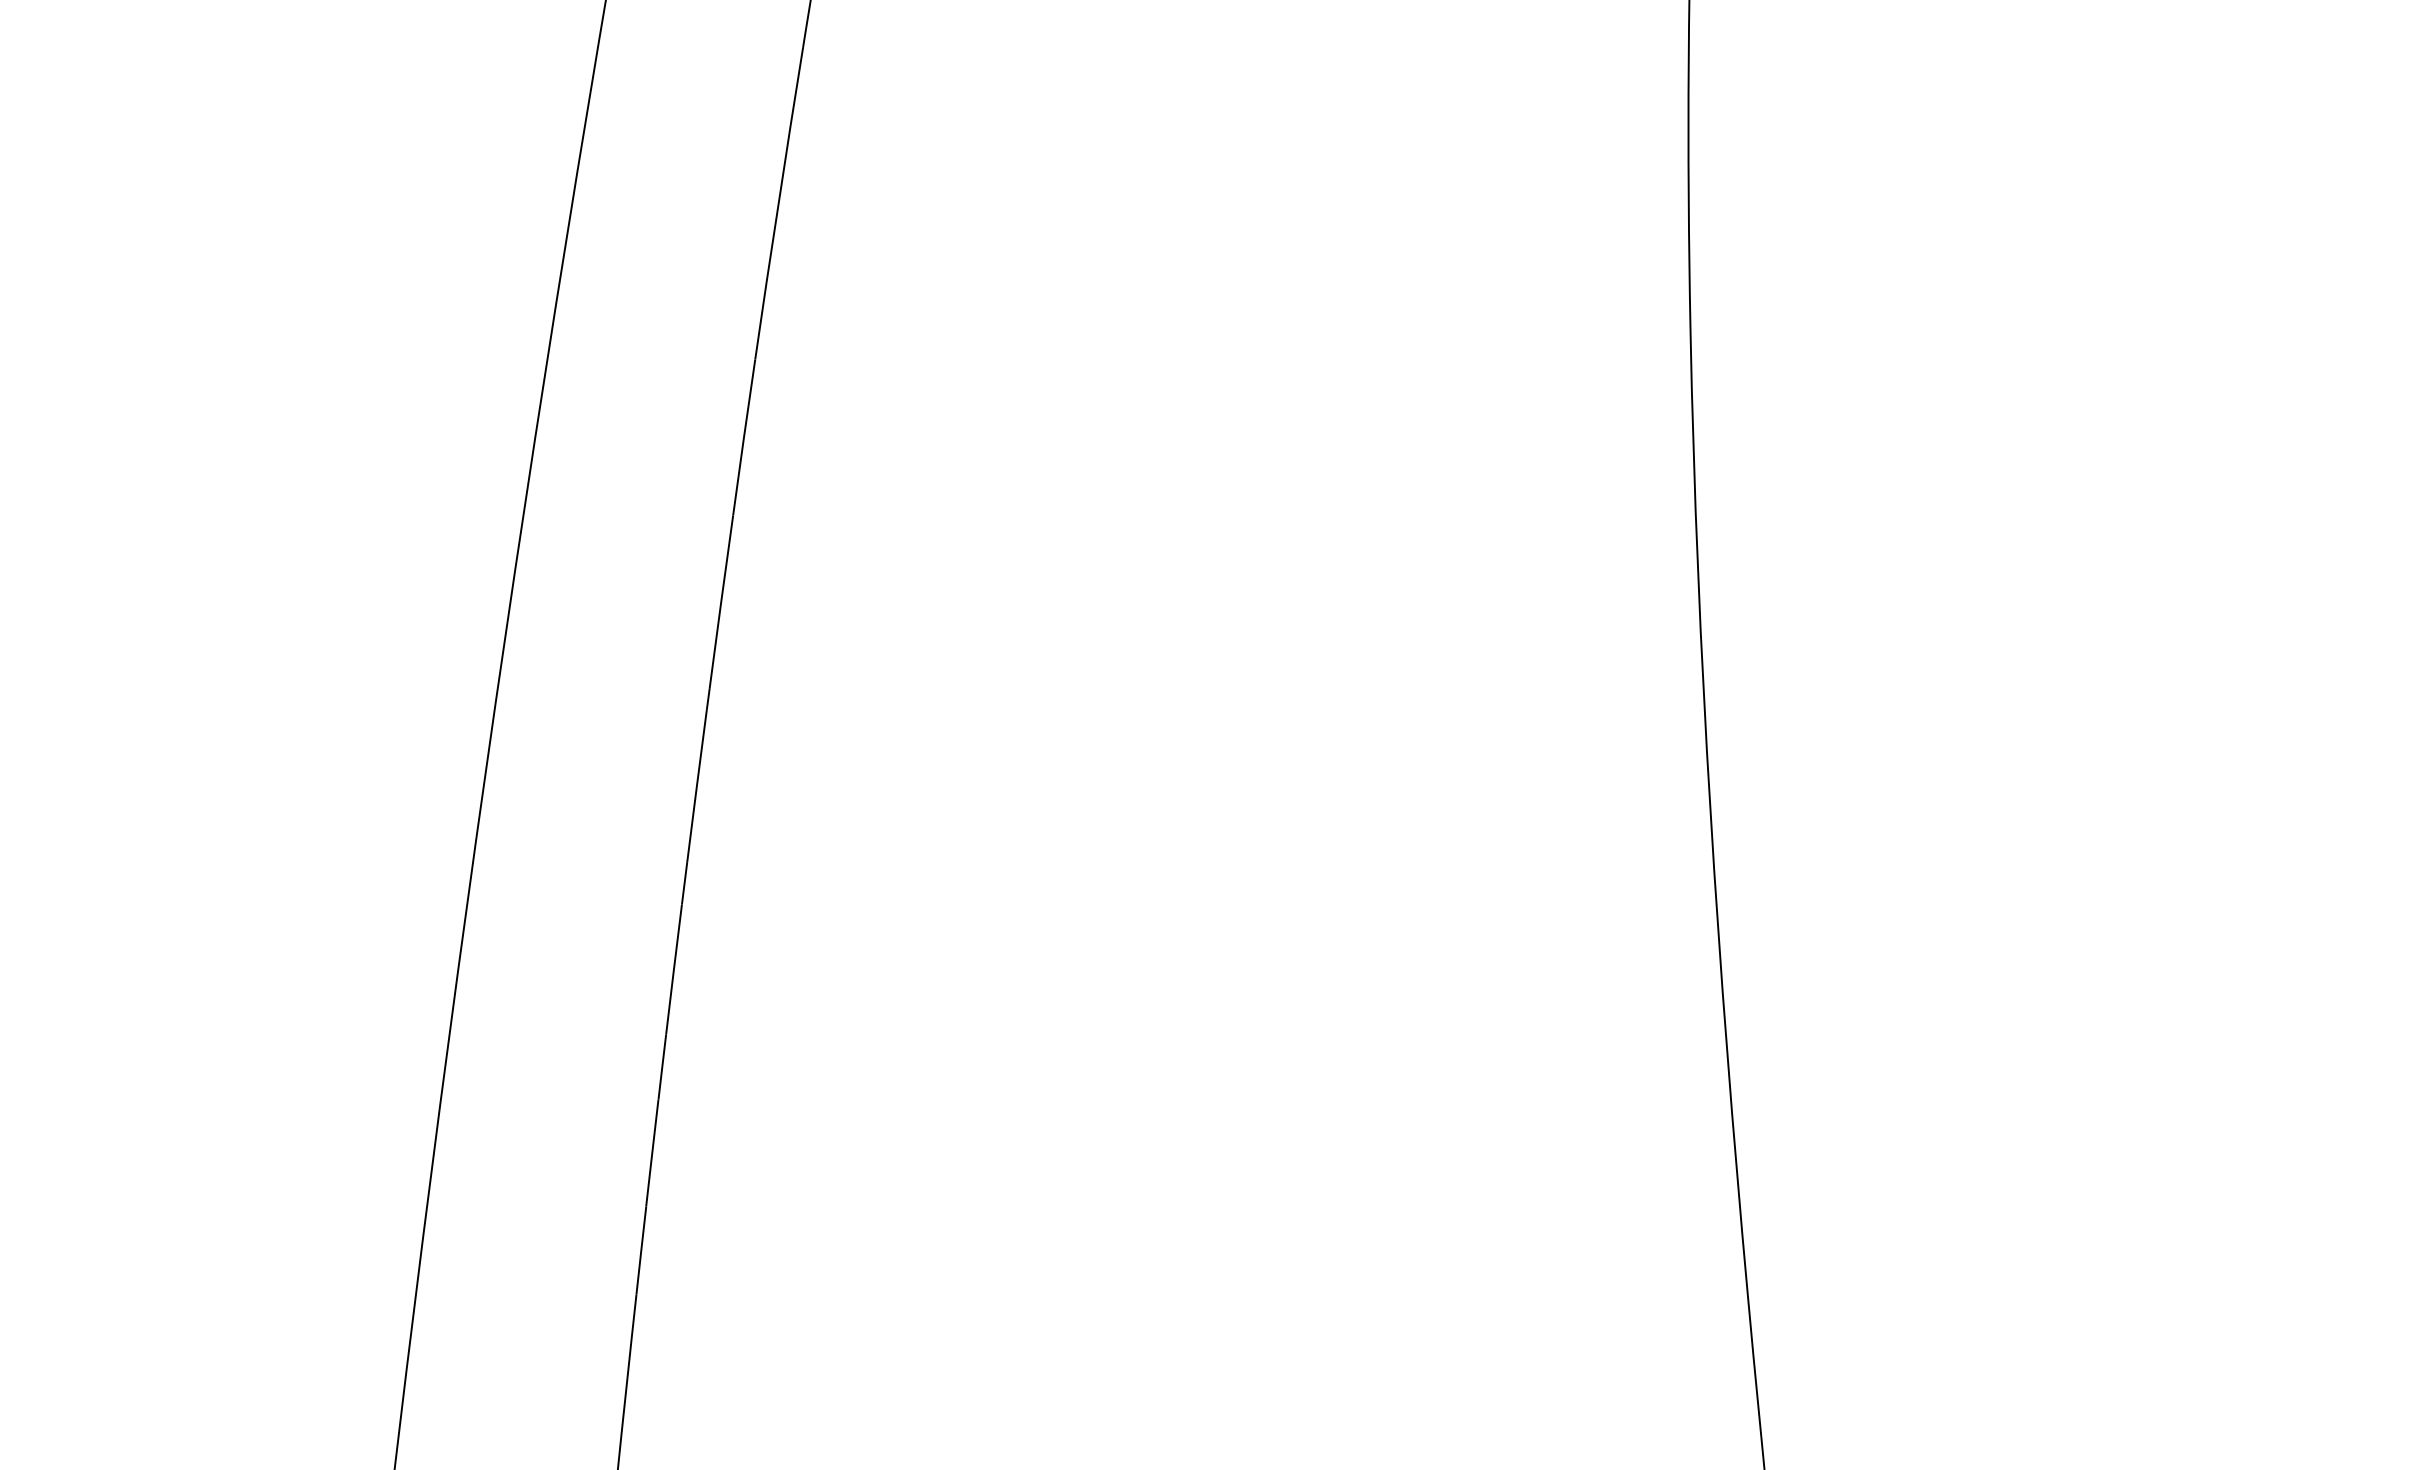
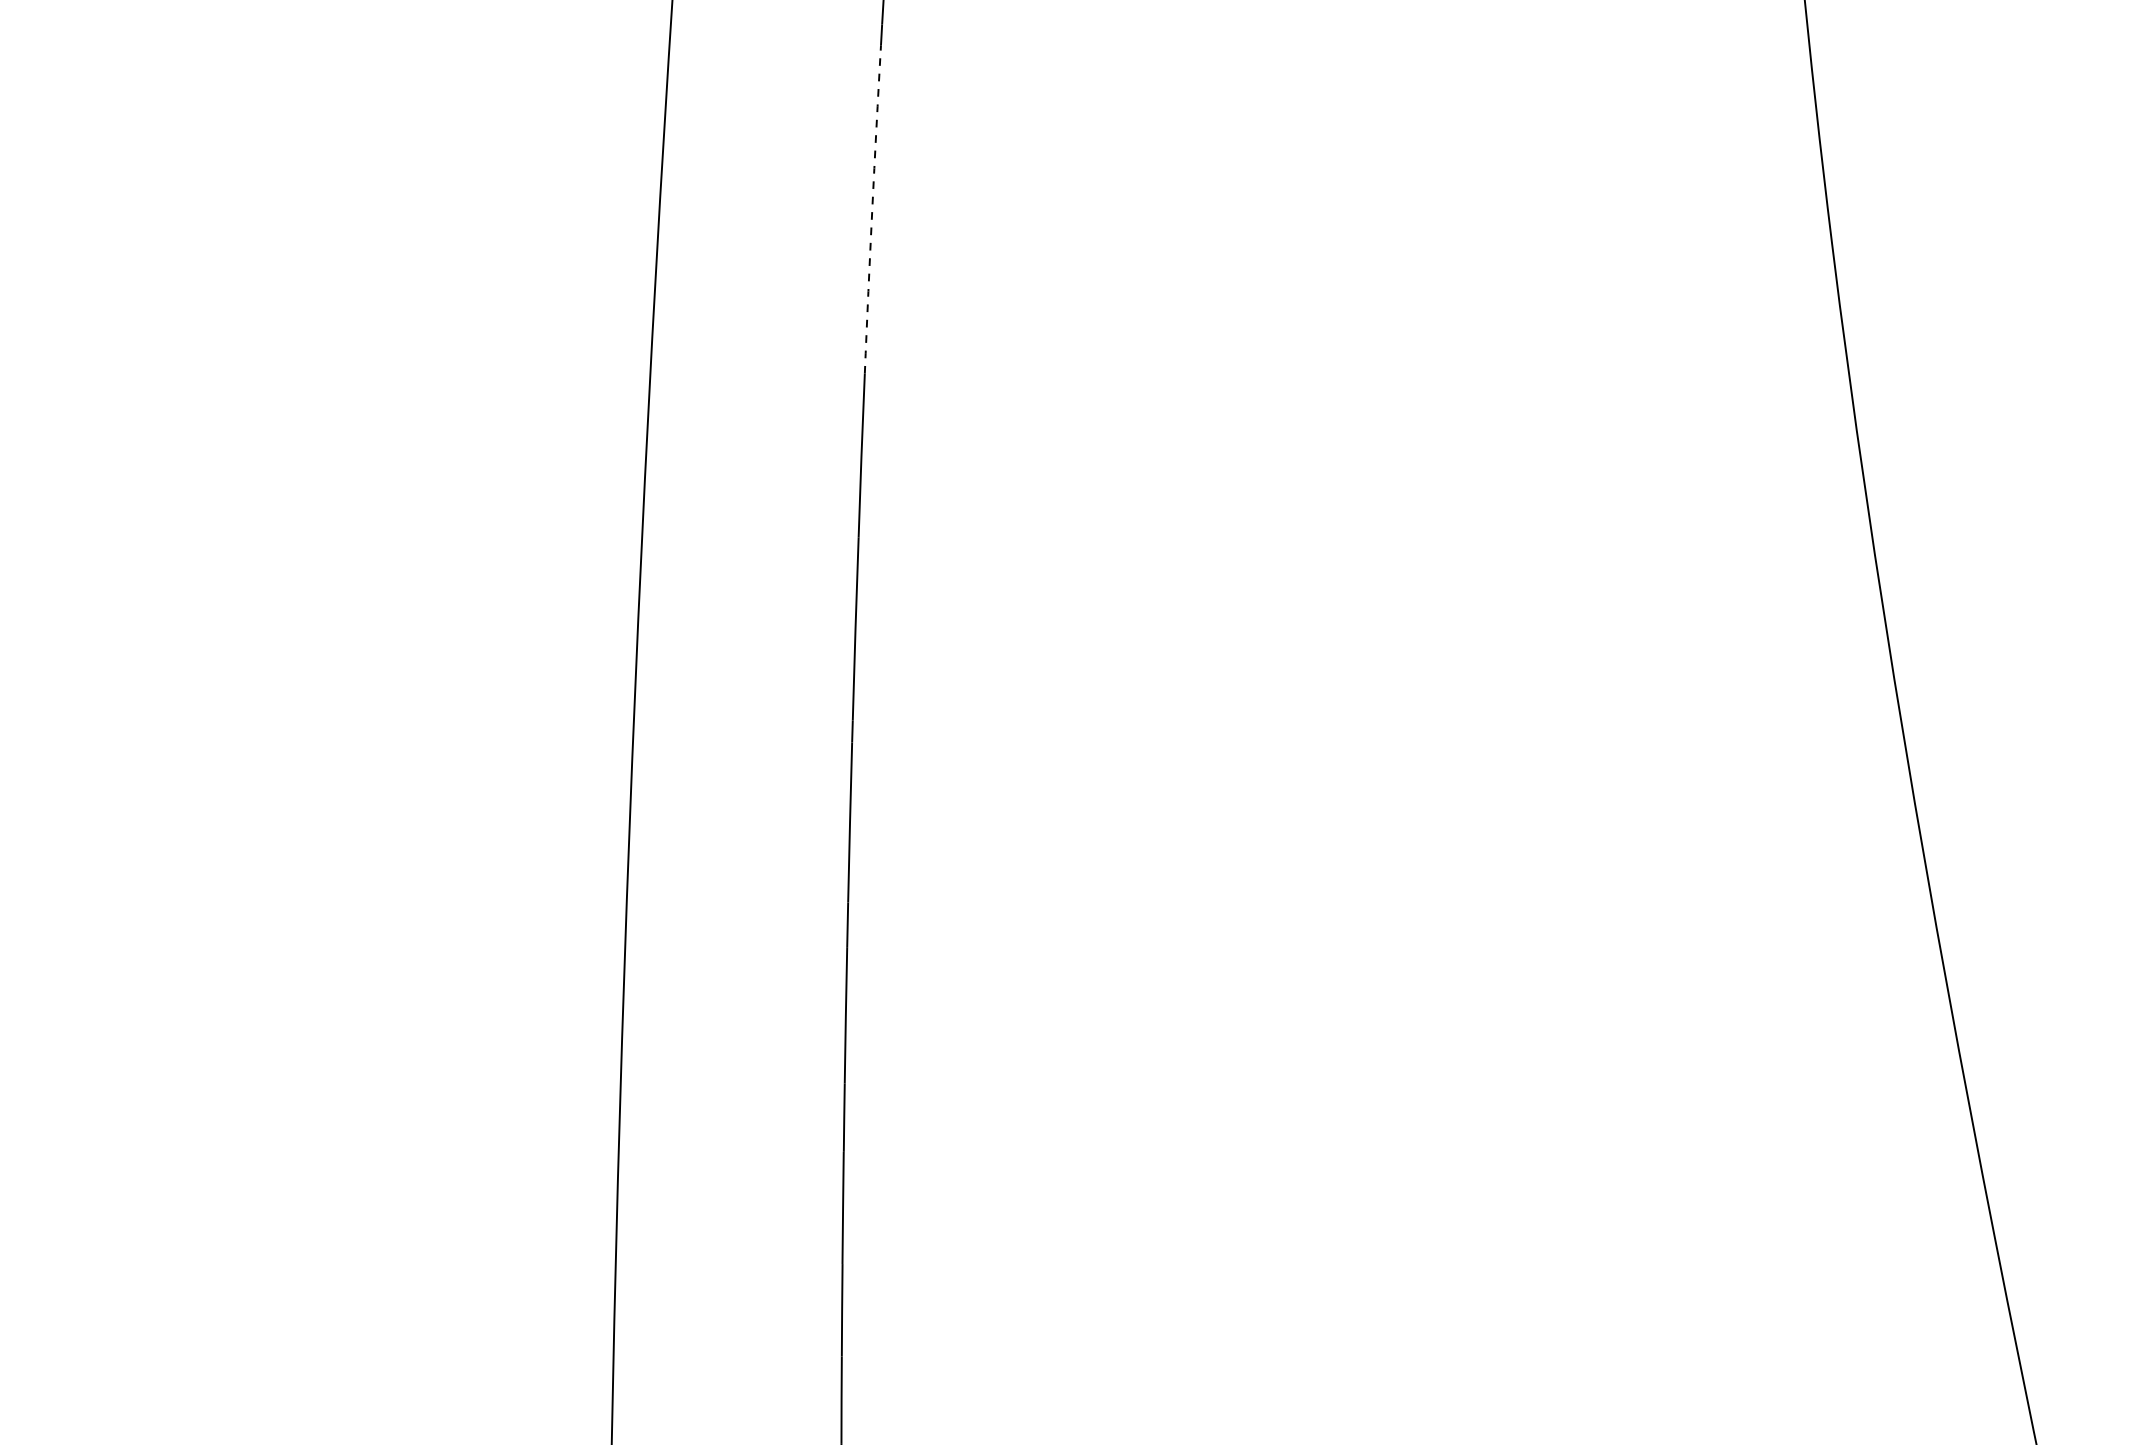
arc: (778, 203) -> (872, 209), solid -> dashed

